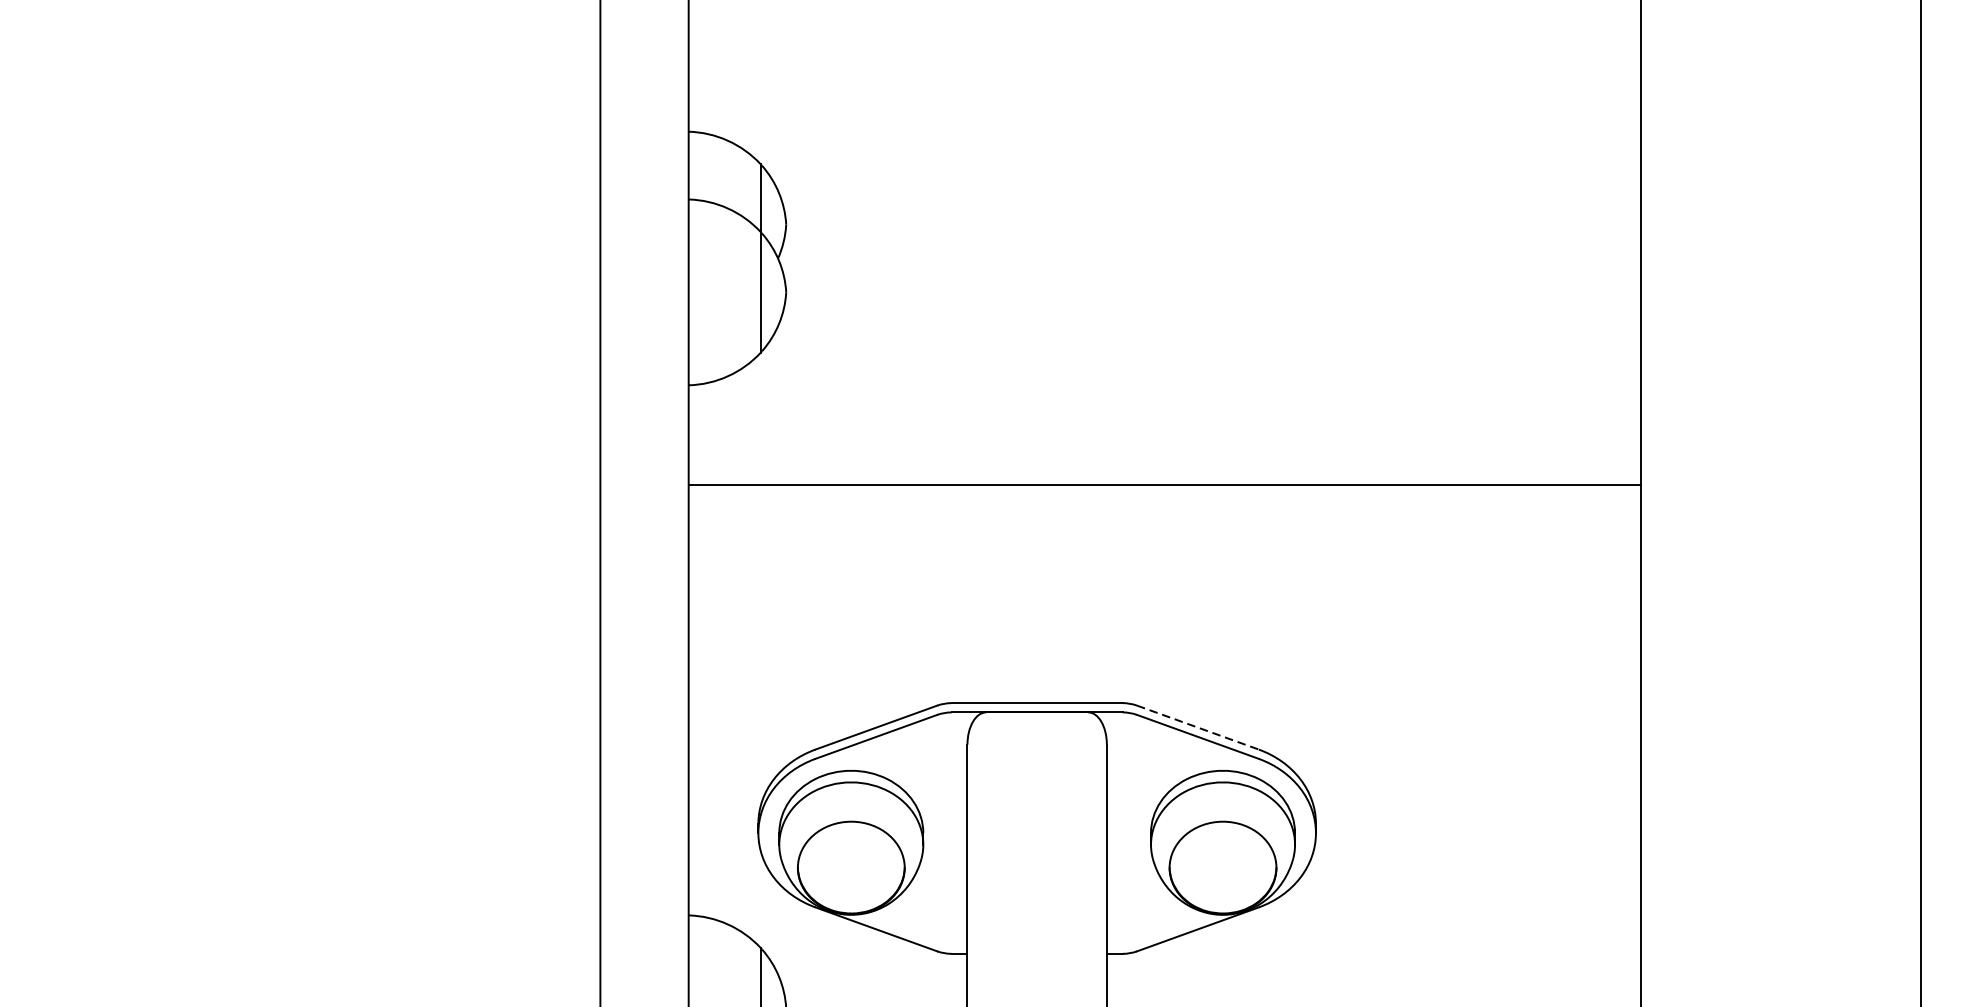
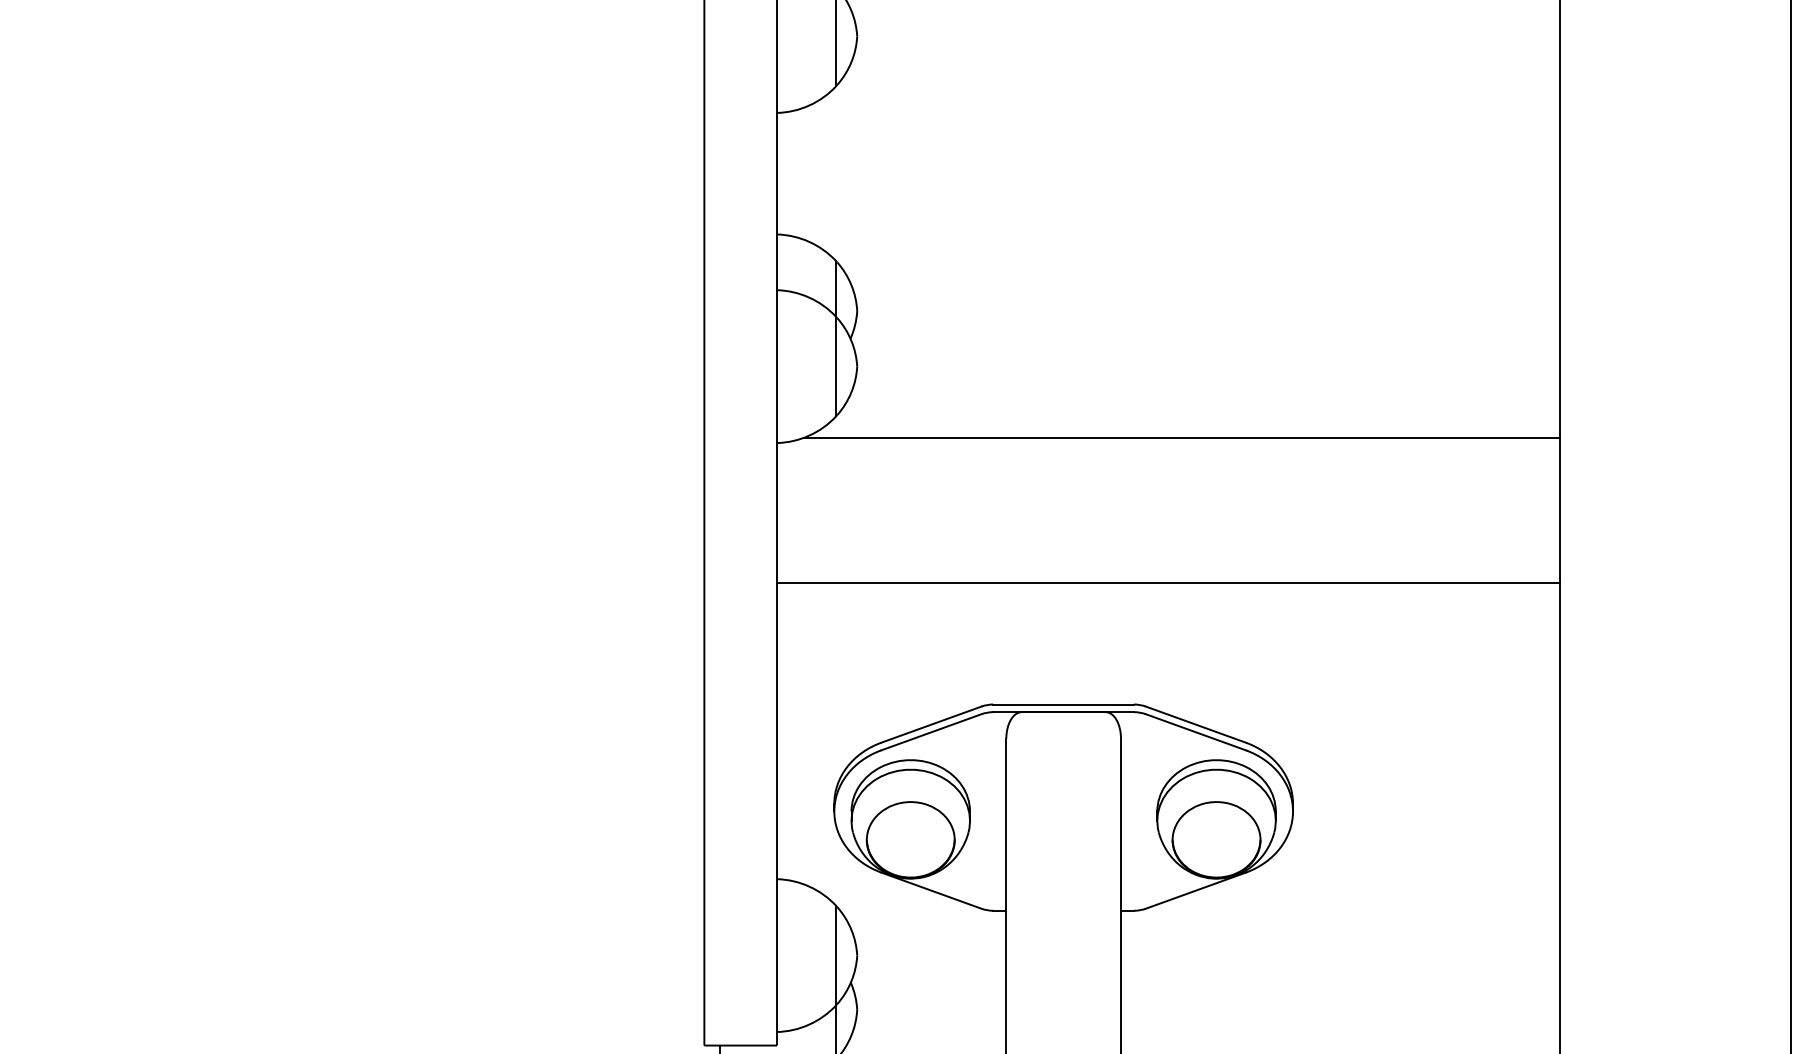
line: (1181, 378) -> (1182, 437), added
line: (1164, 485) -> (1168, 583), moved
line: (1198, 727) -> (1196, 724), dashed -> solid

